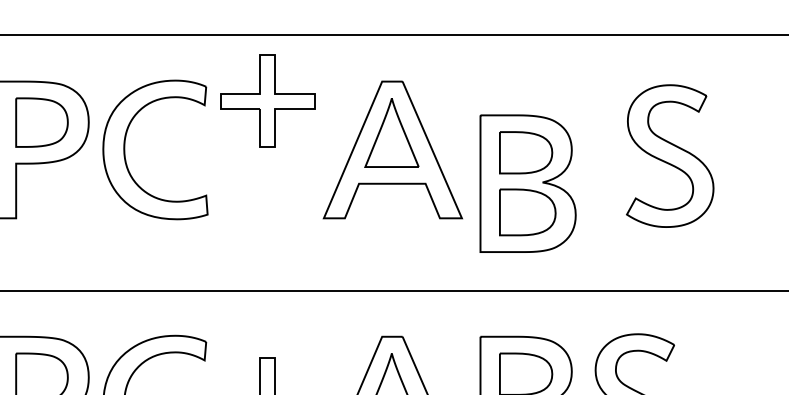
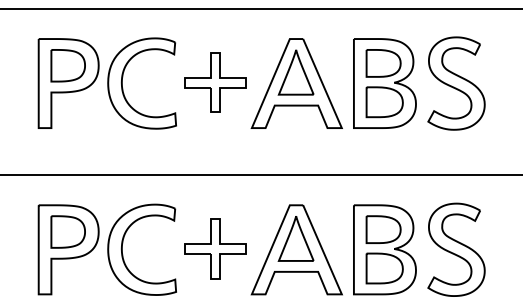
part: (268, 100) -> (215, 82), moved
part: (670, 155) -> (456, 83), moved
part: (527, 183) -> (384, 83), moved

